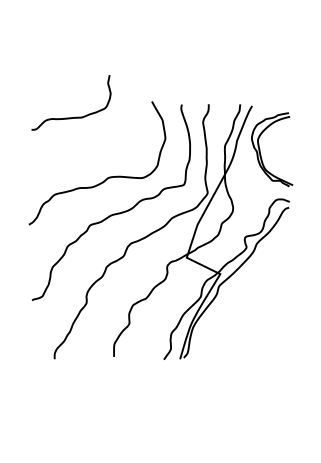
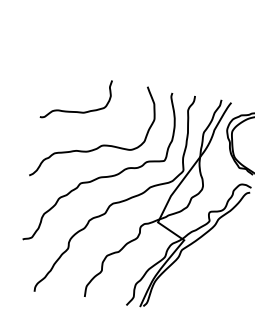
curve: (75, 116) -> (78, 111), moved

